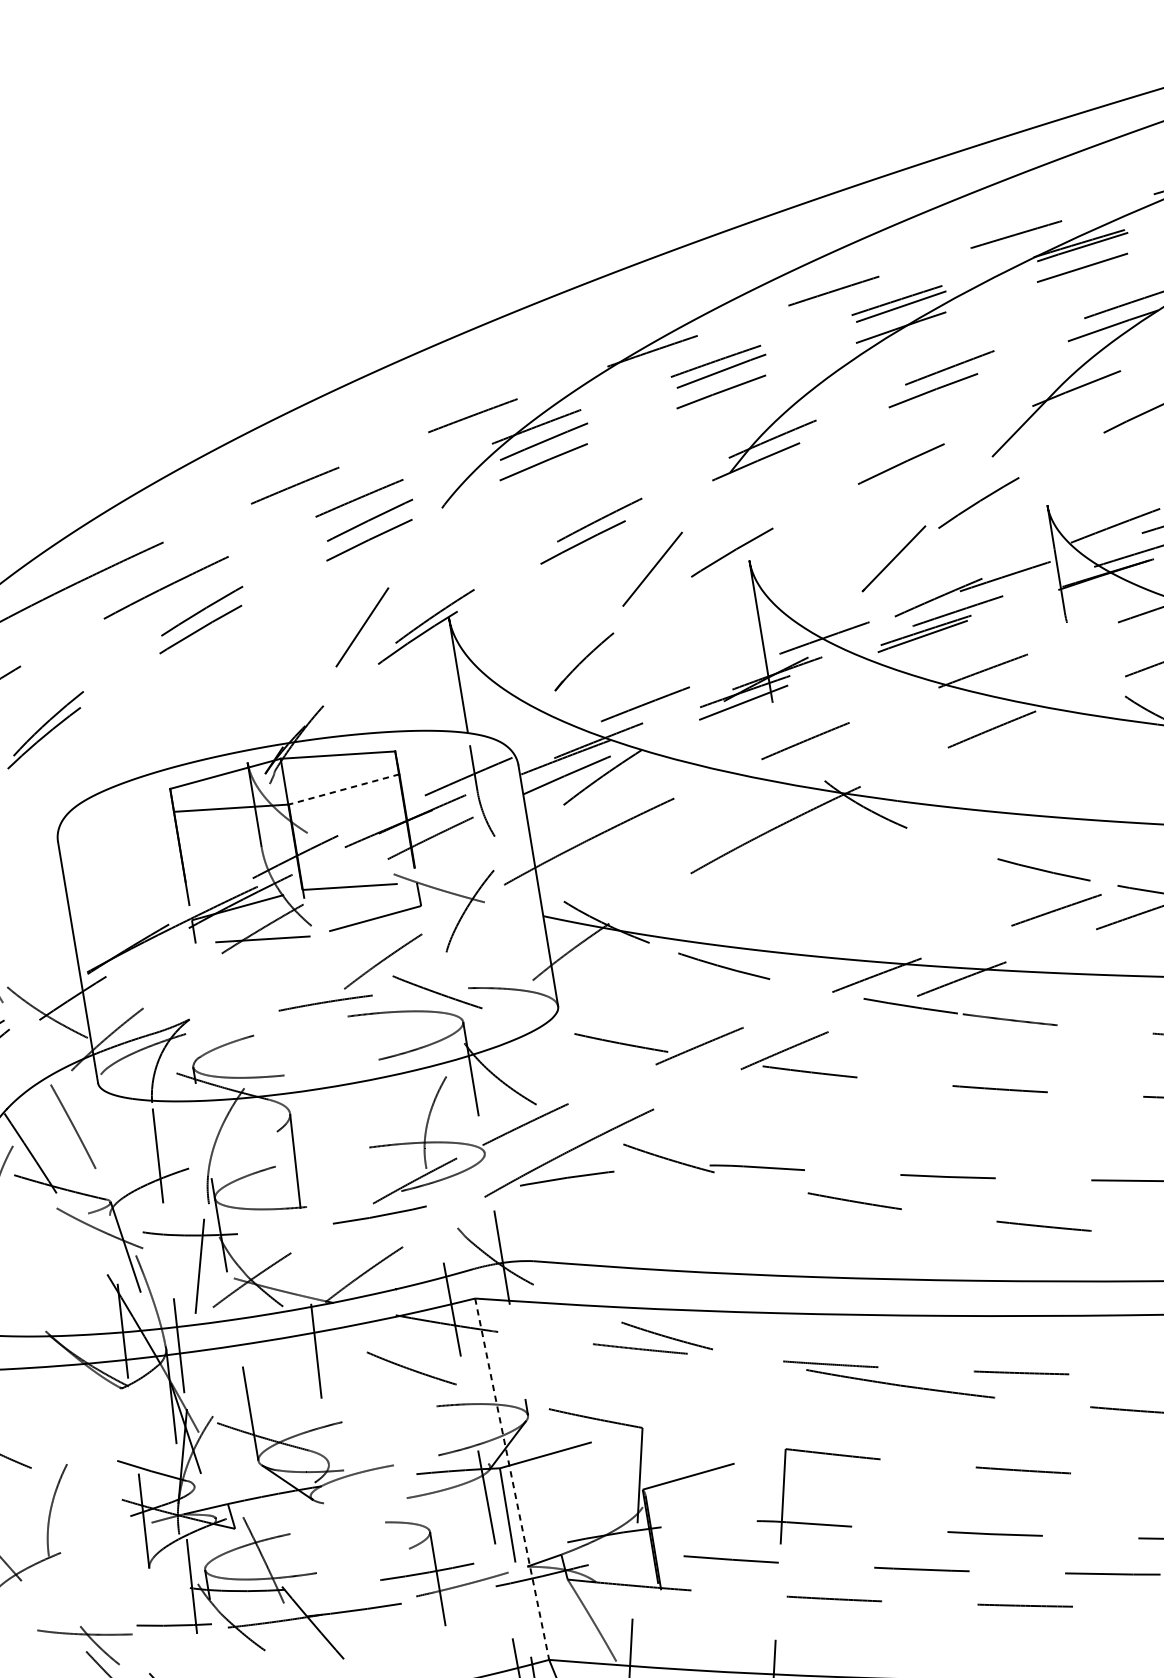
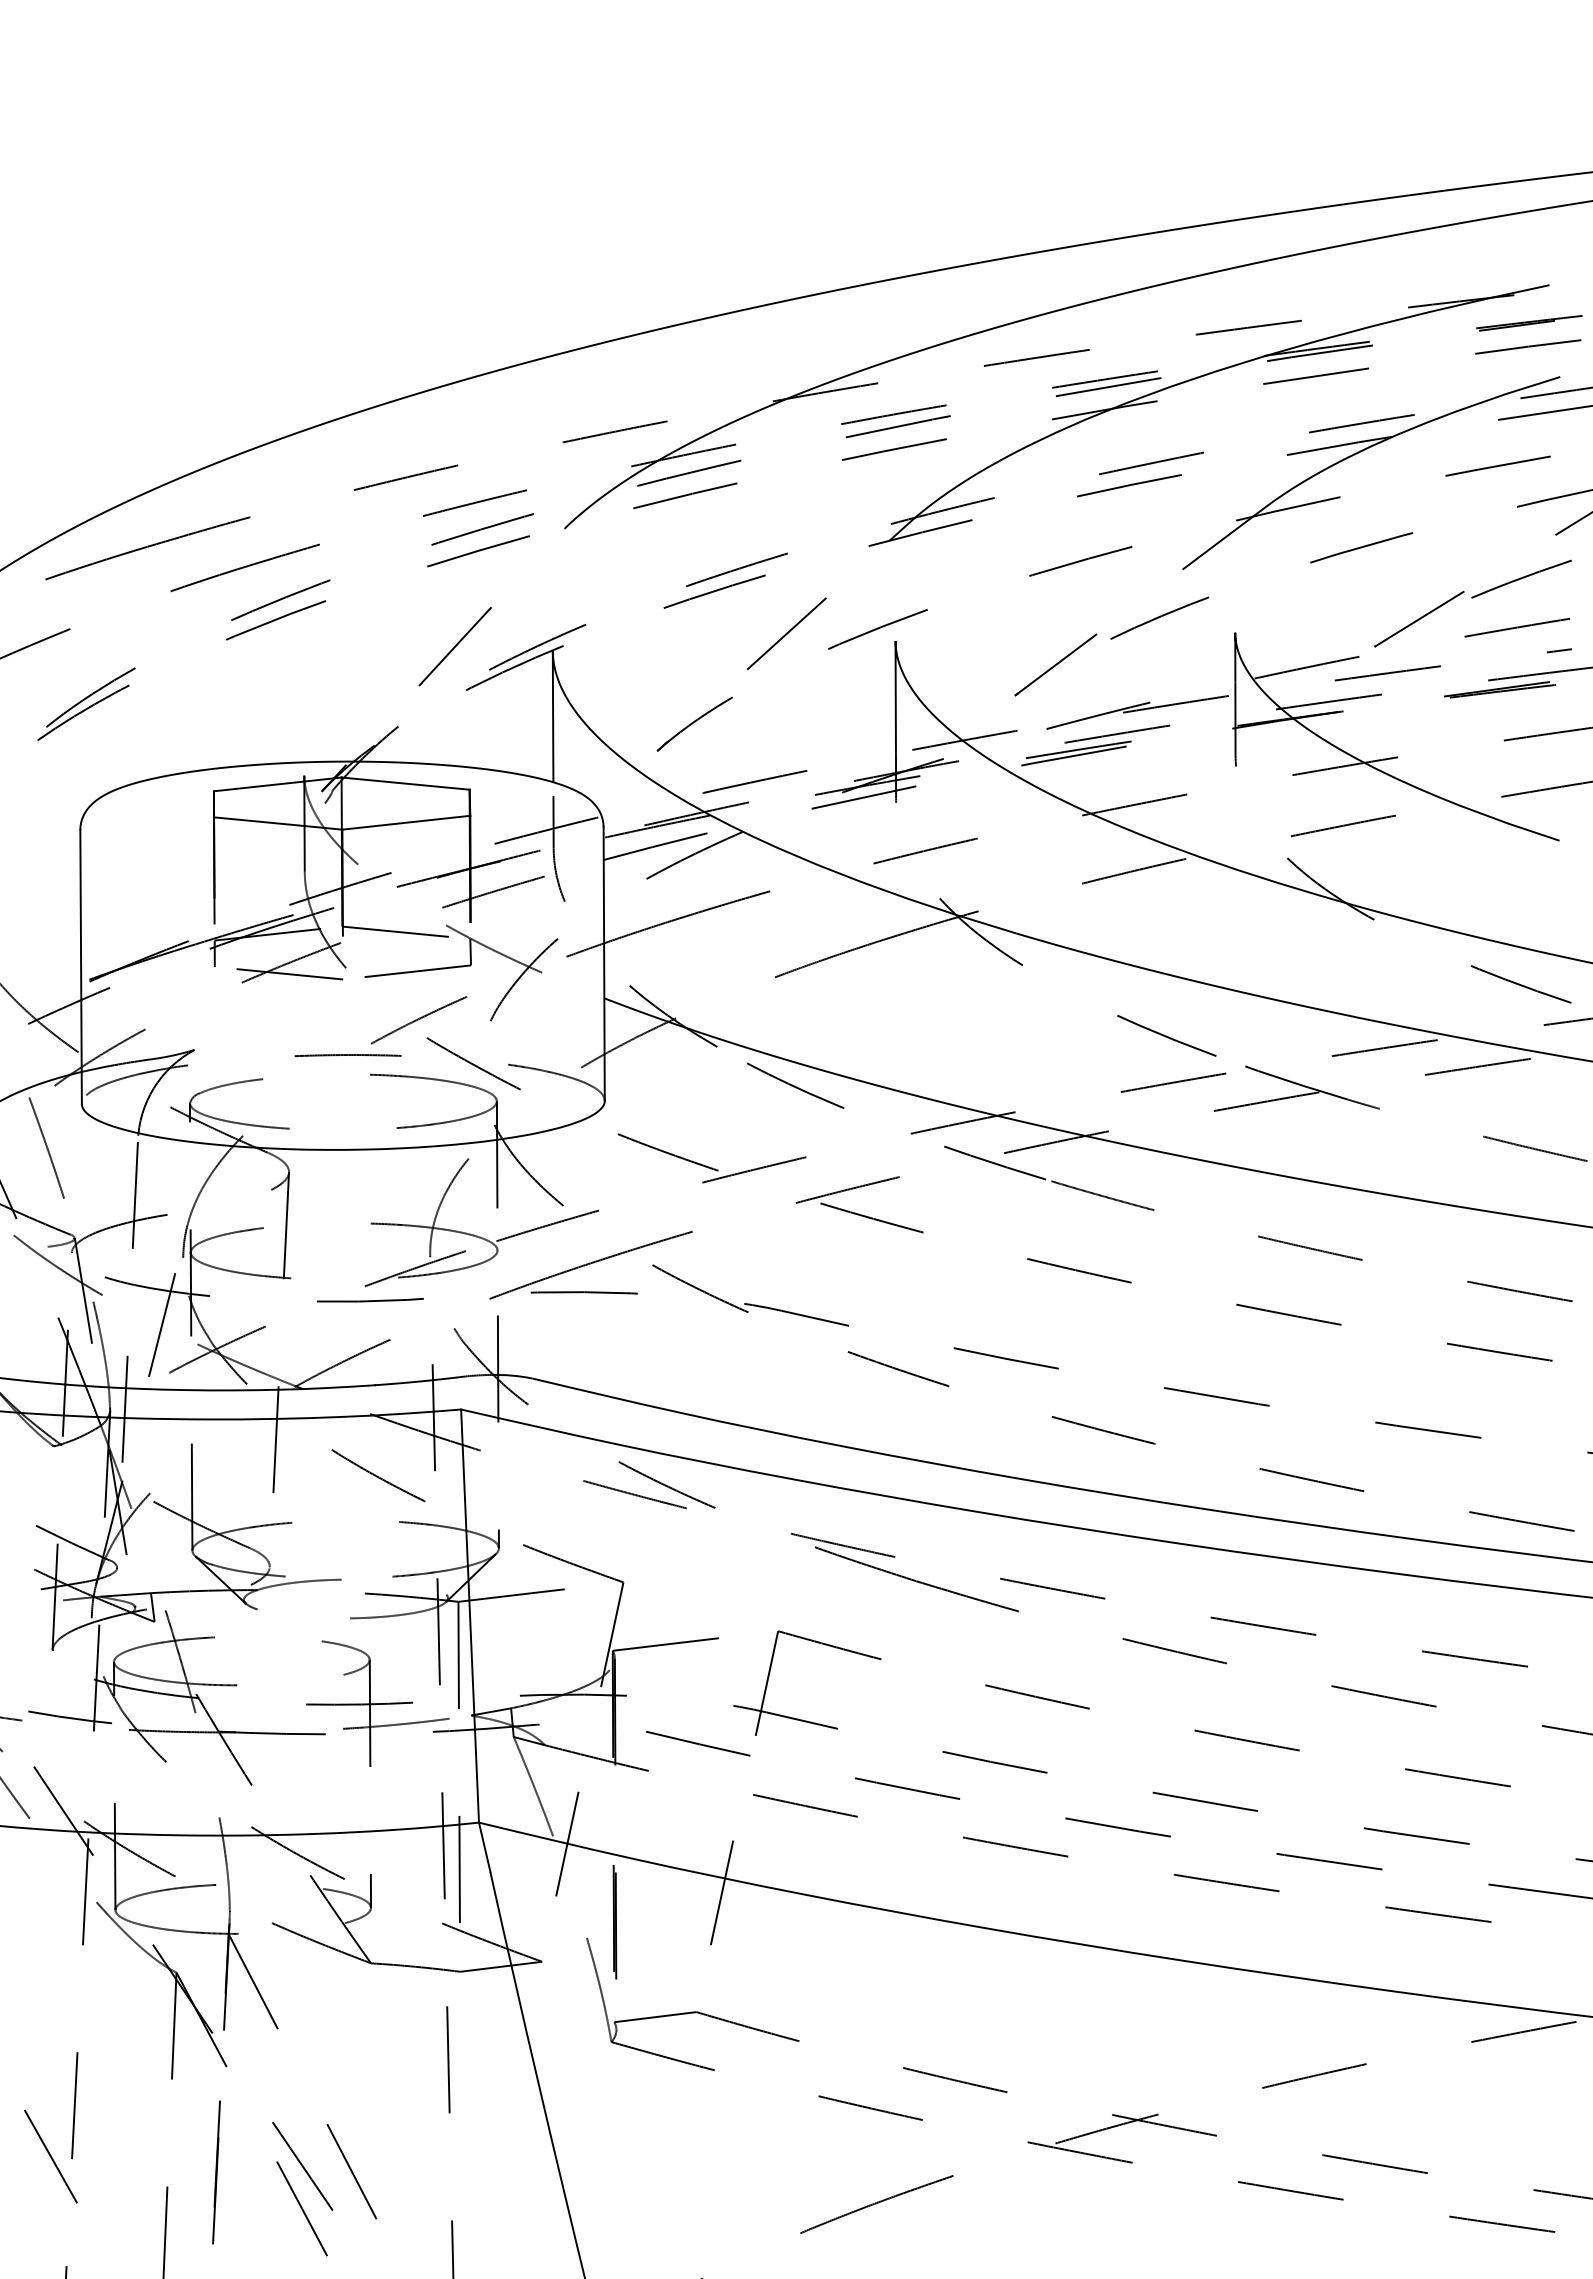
line: (343, 789) -> (405, 822), dashed -> solid
line: (512, 1479) -> (470, 1616), dashed -> solid

